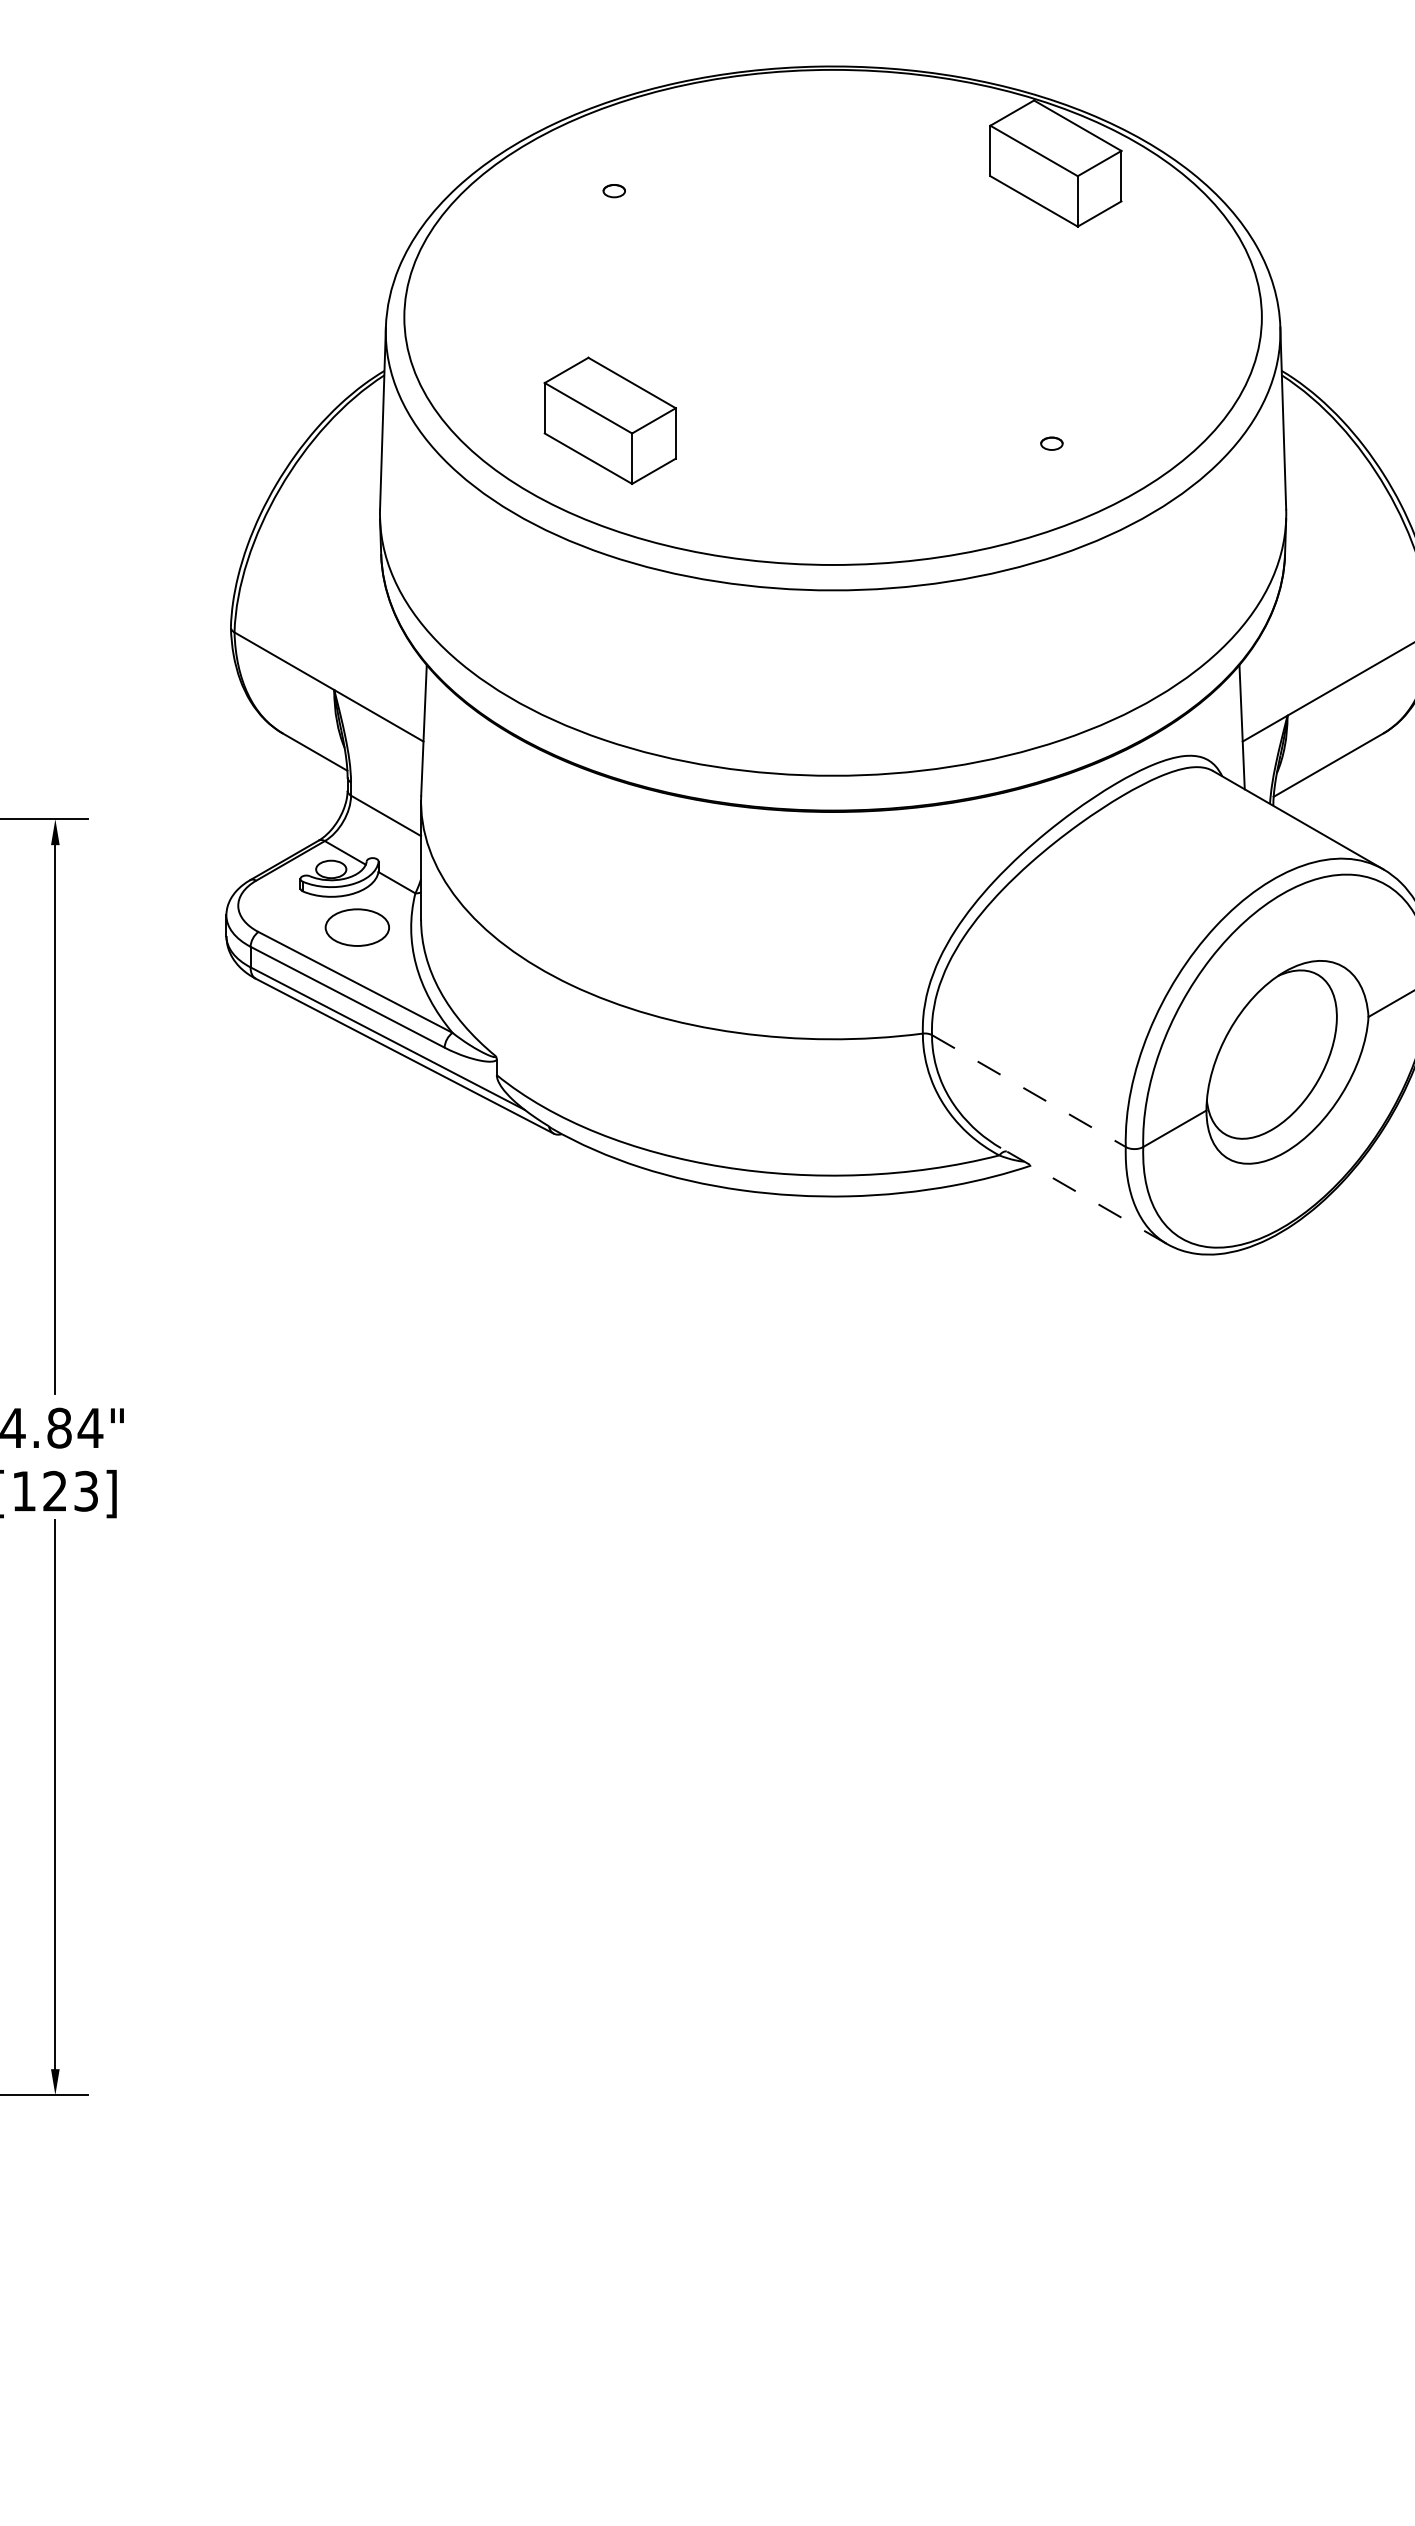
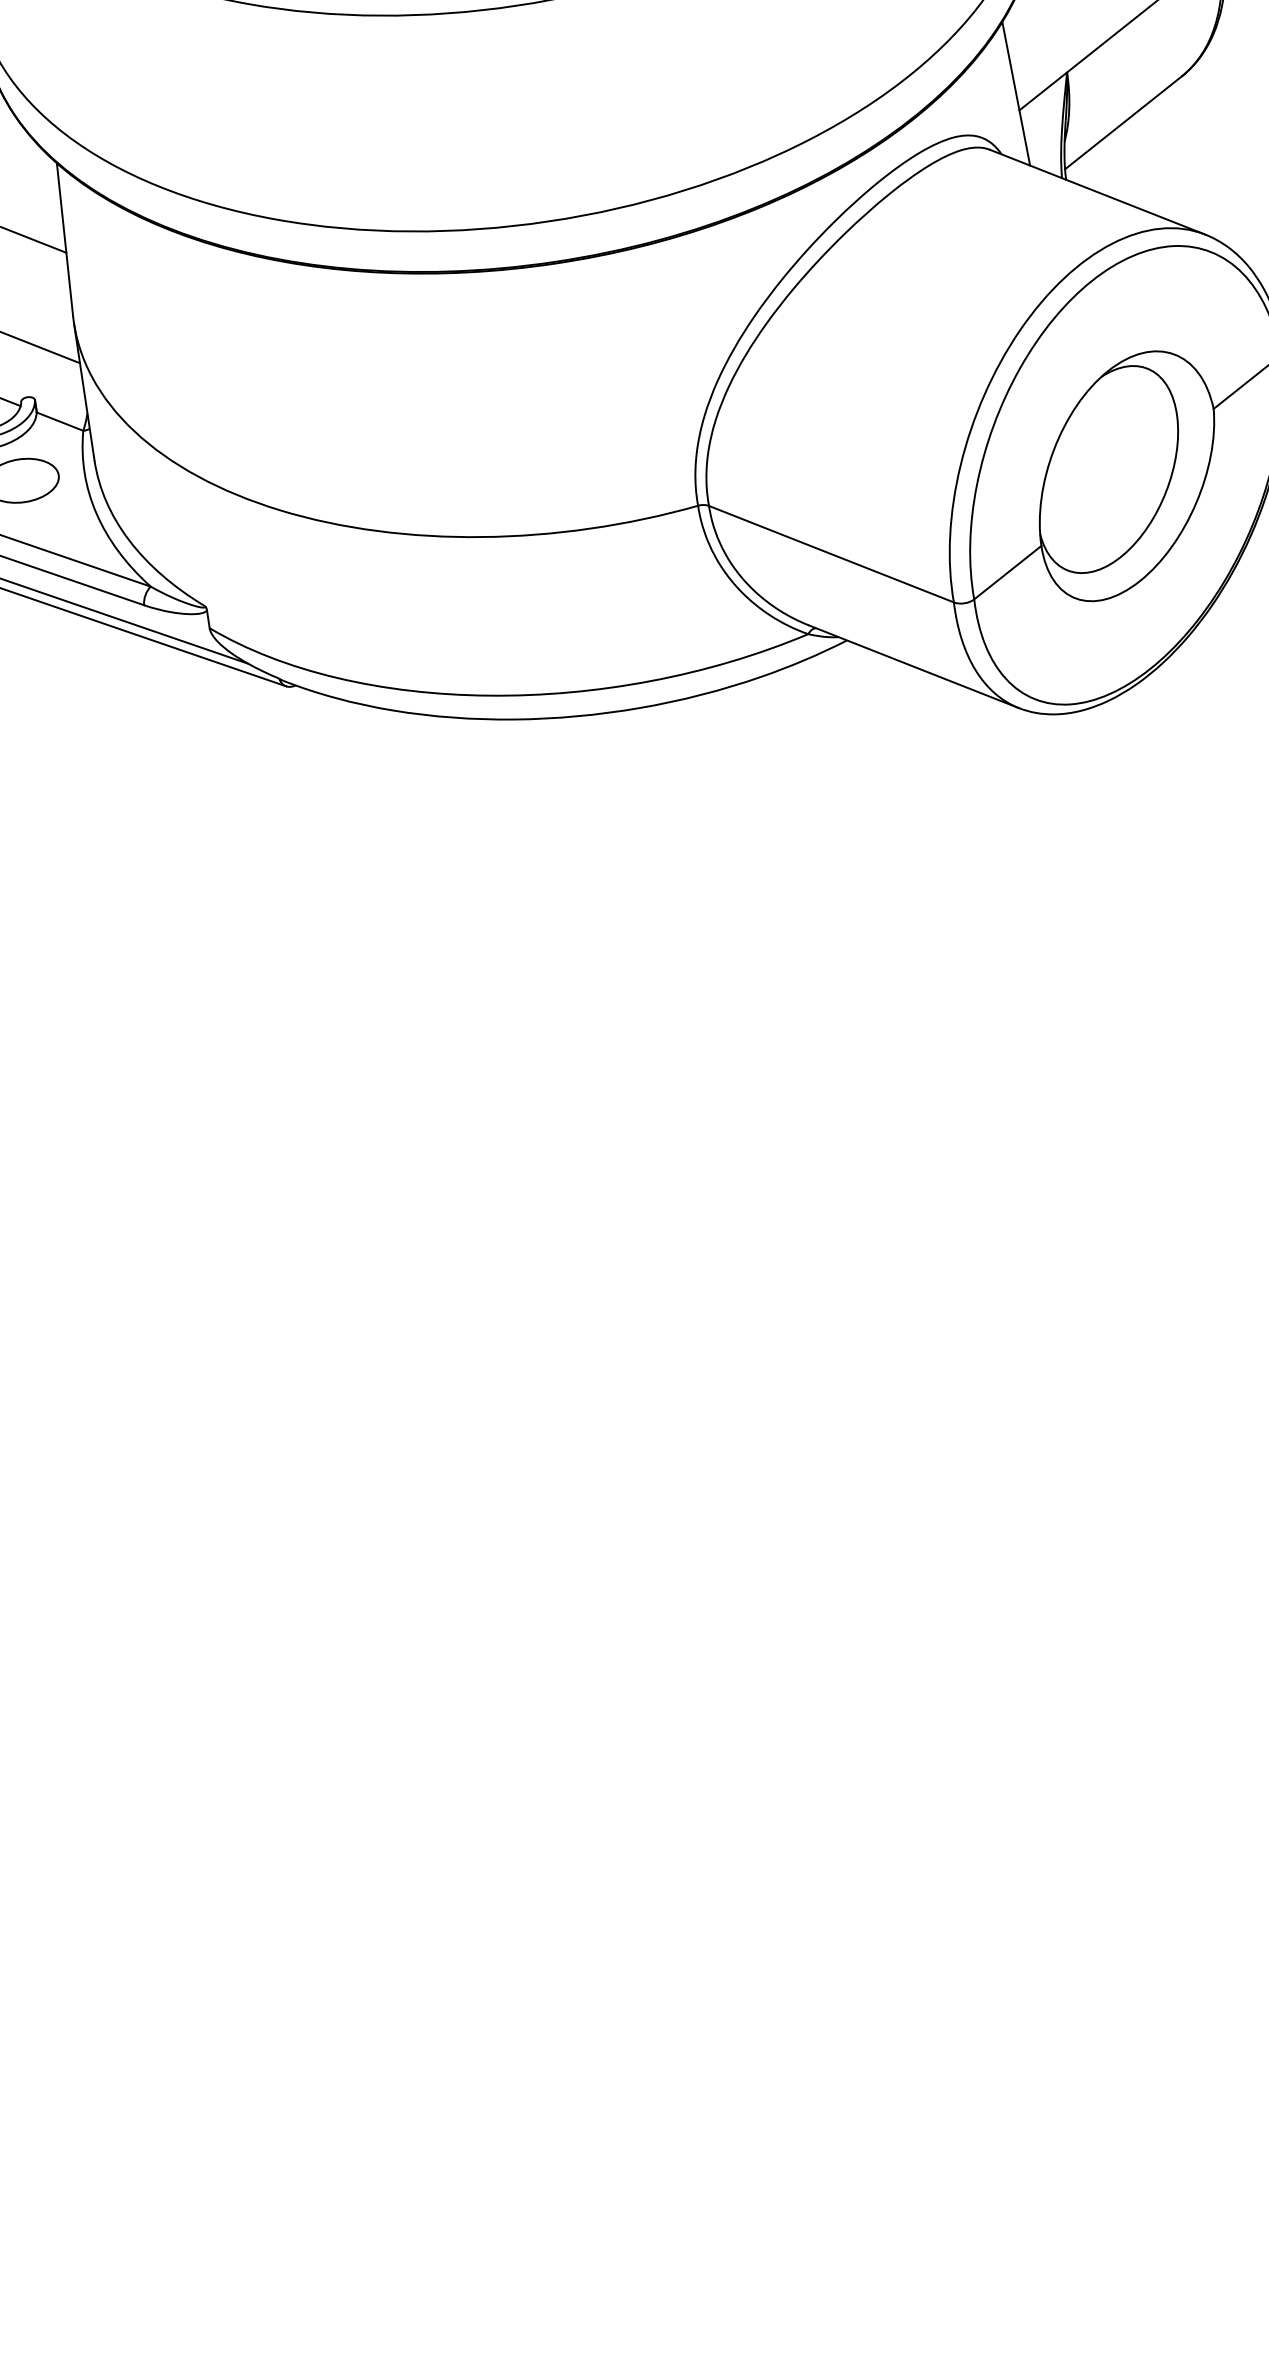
line: (1028, 1091) -> (831, 554), dashed -> solid
line: (1084, 1196) -> (914, 667), dashed -> solid

